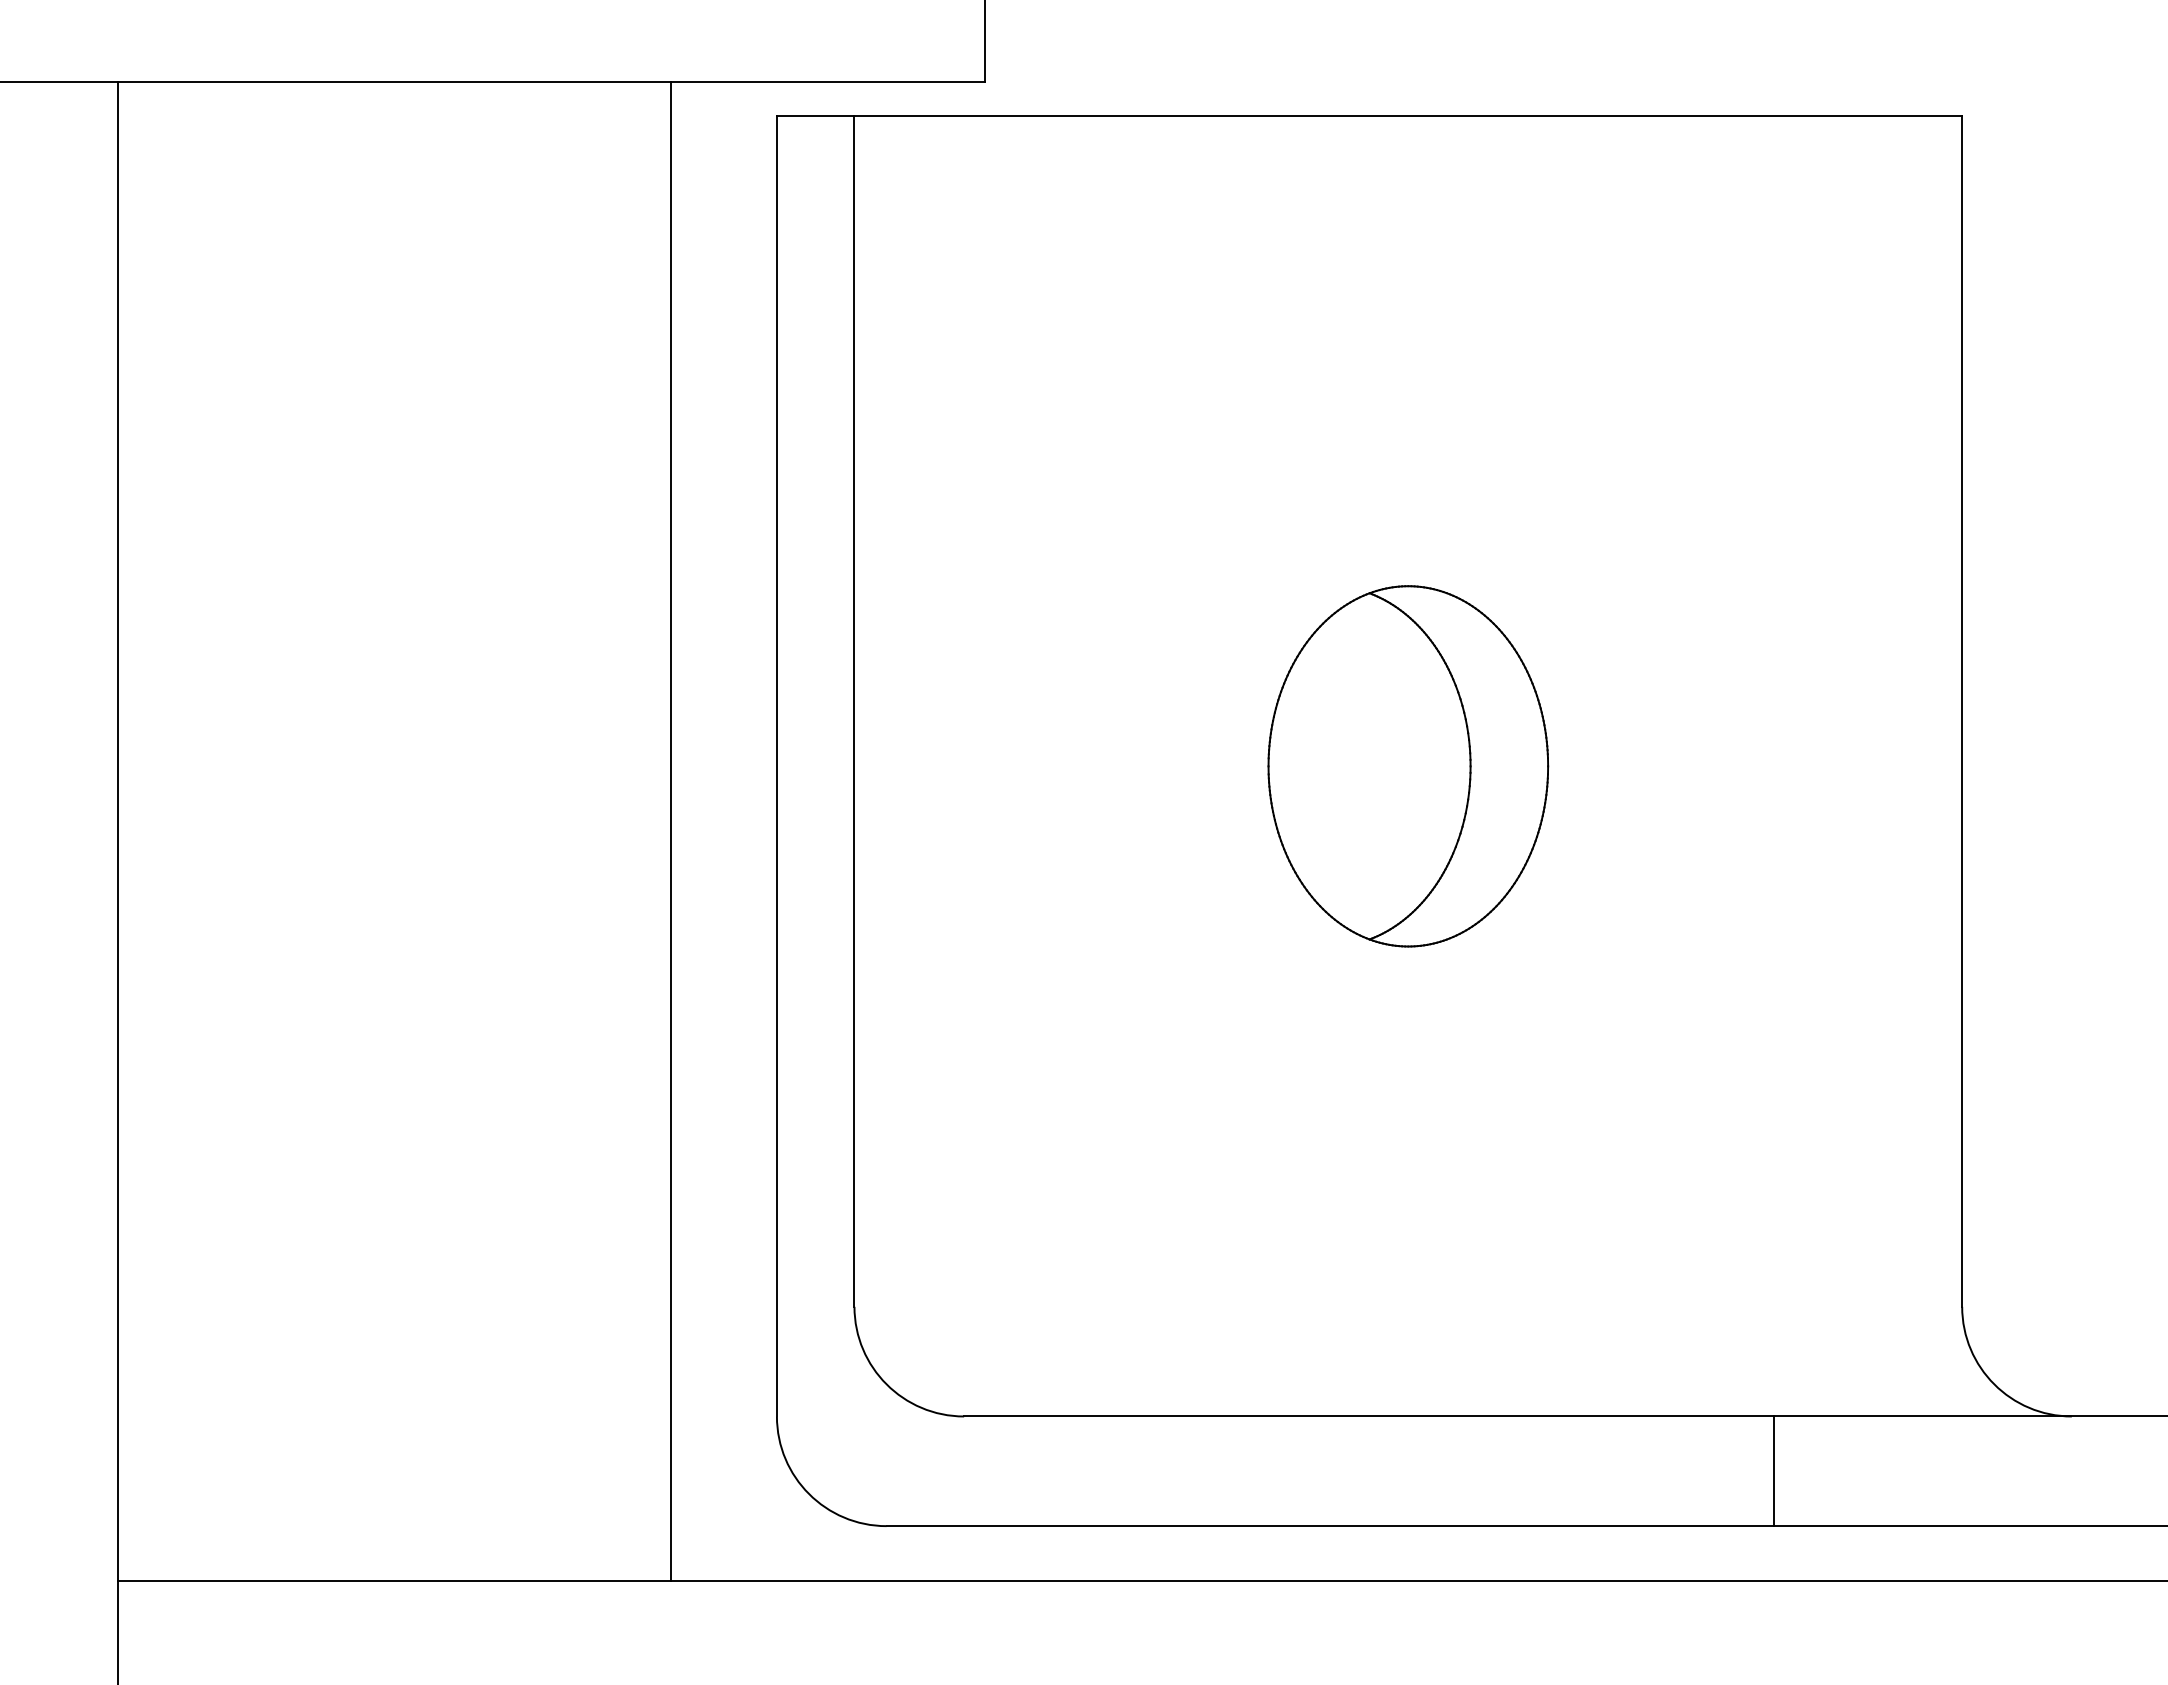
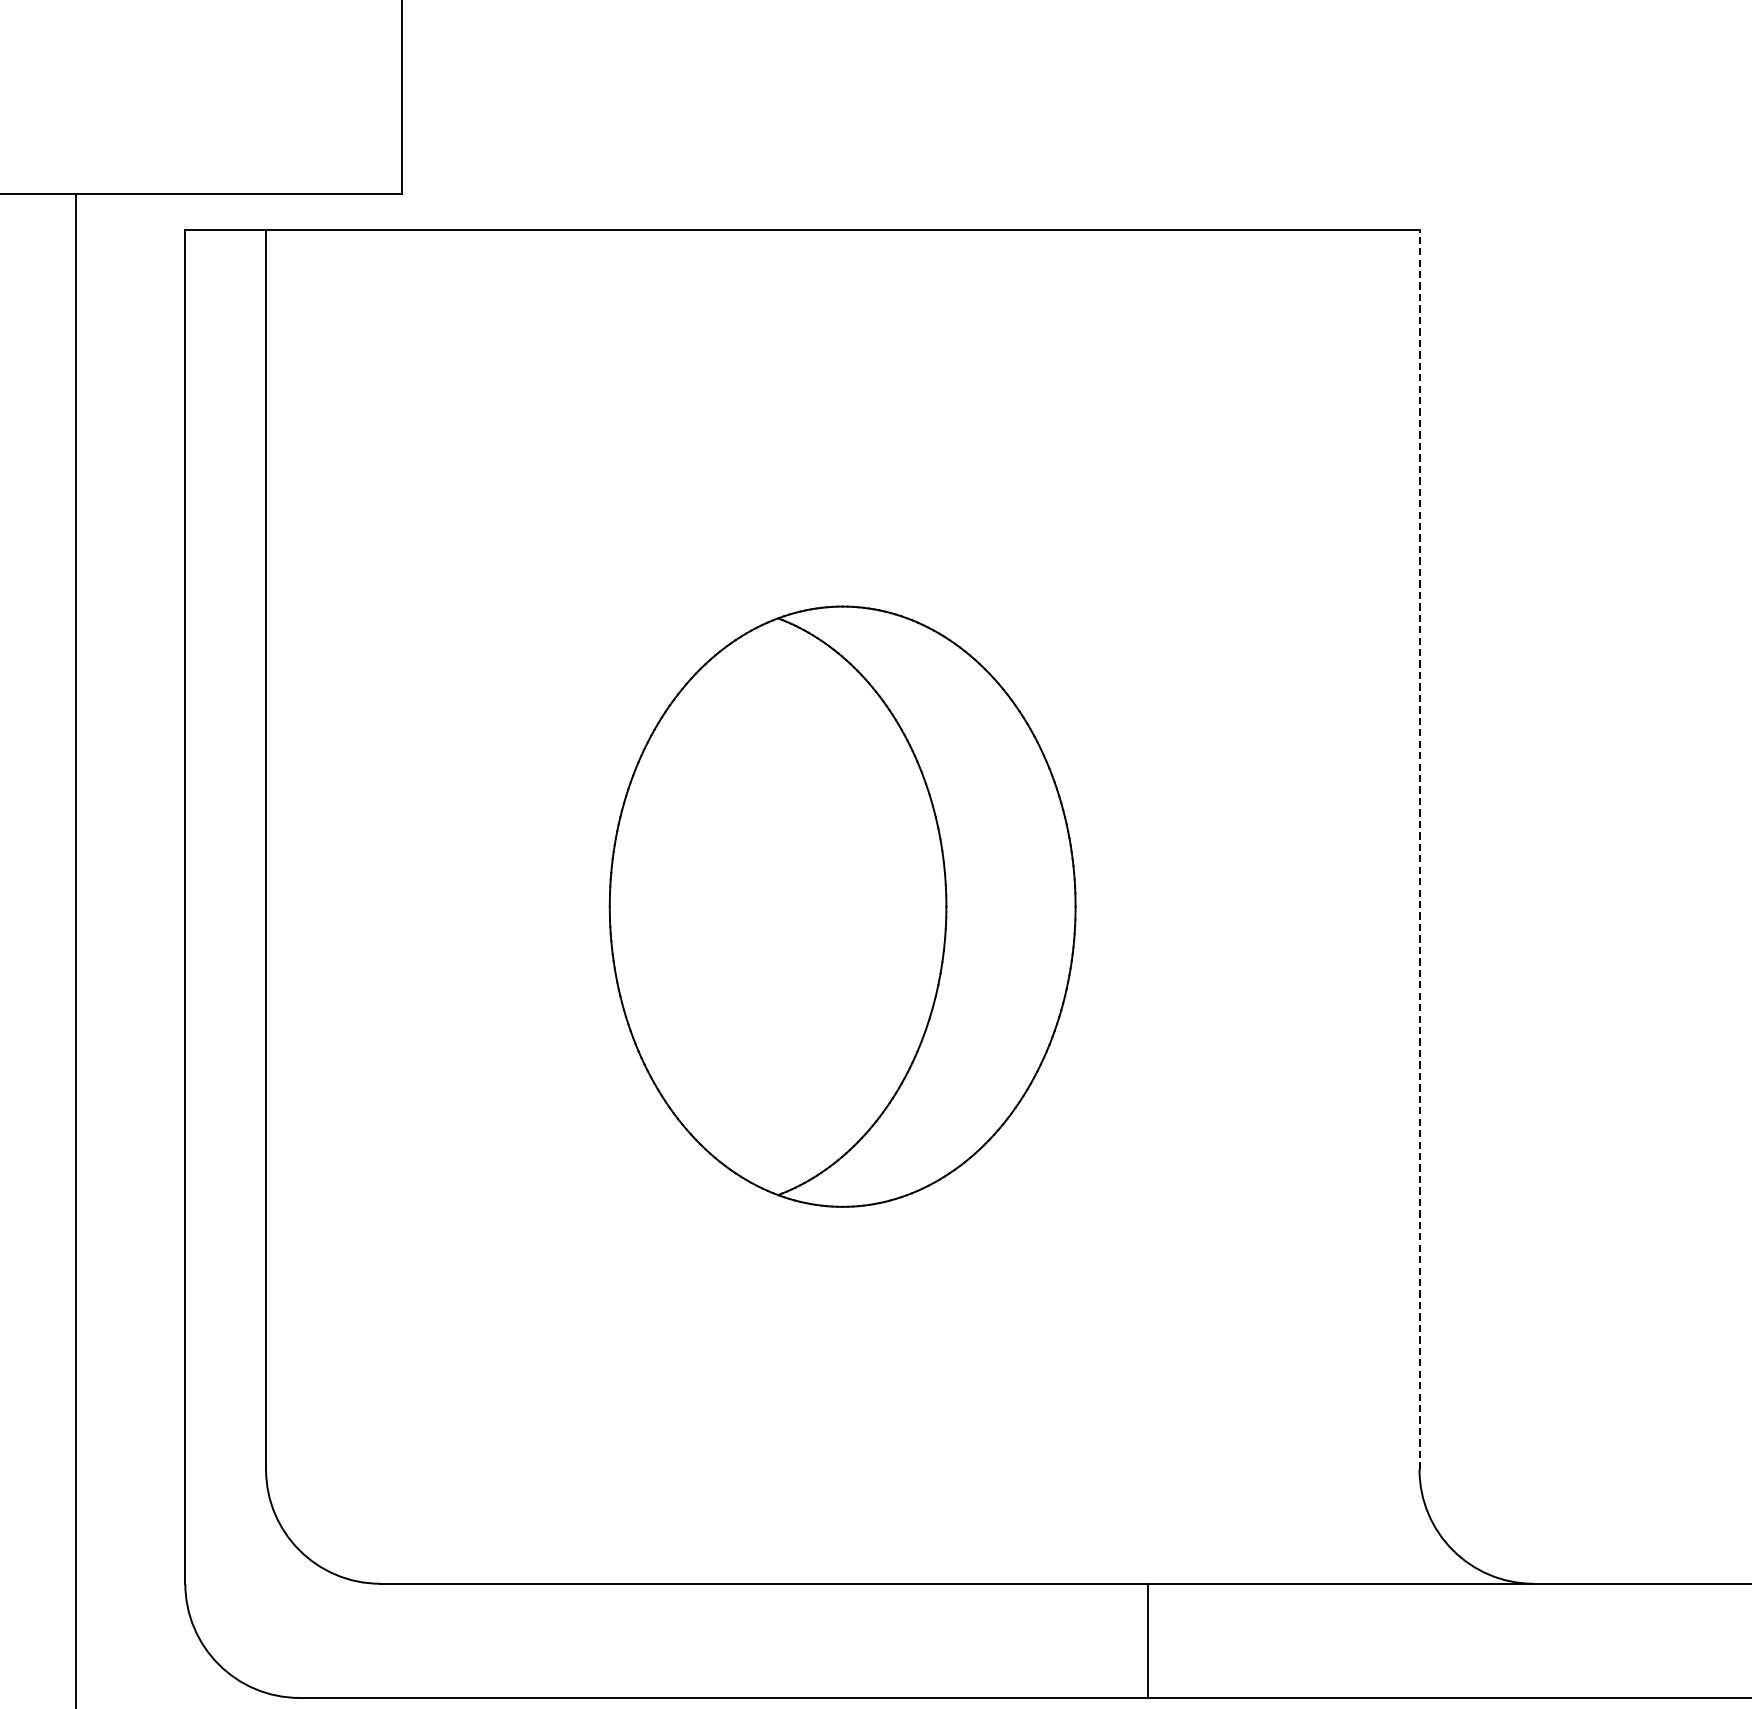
line: (1962, 711) -> (1419, 849), solid -> dashed
part: (1408, 766) -> (842, 906), size x1.6
line: (1773, 1471) -> (1148, 1641), moved

